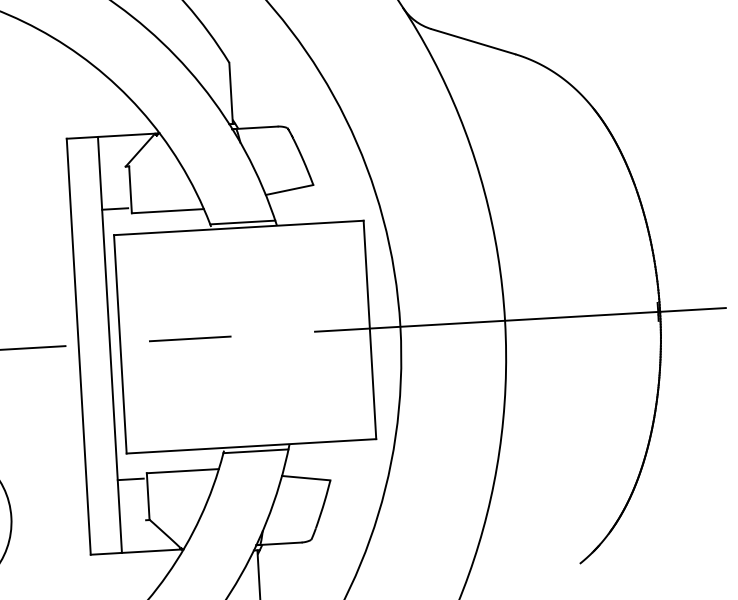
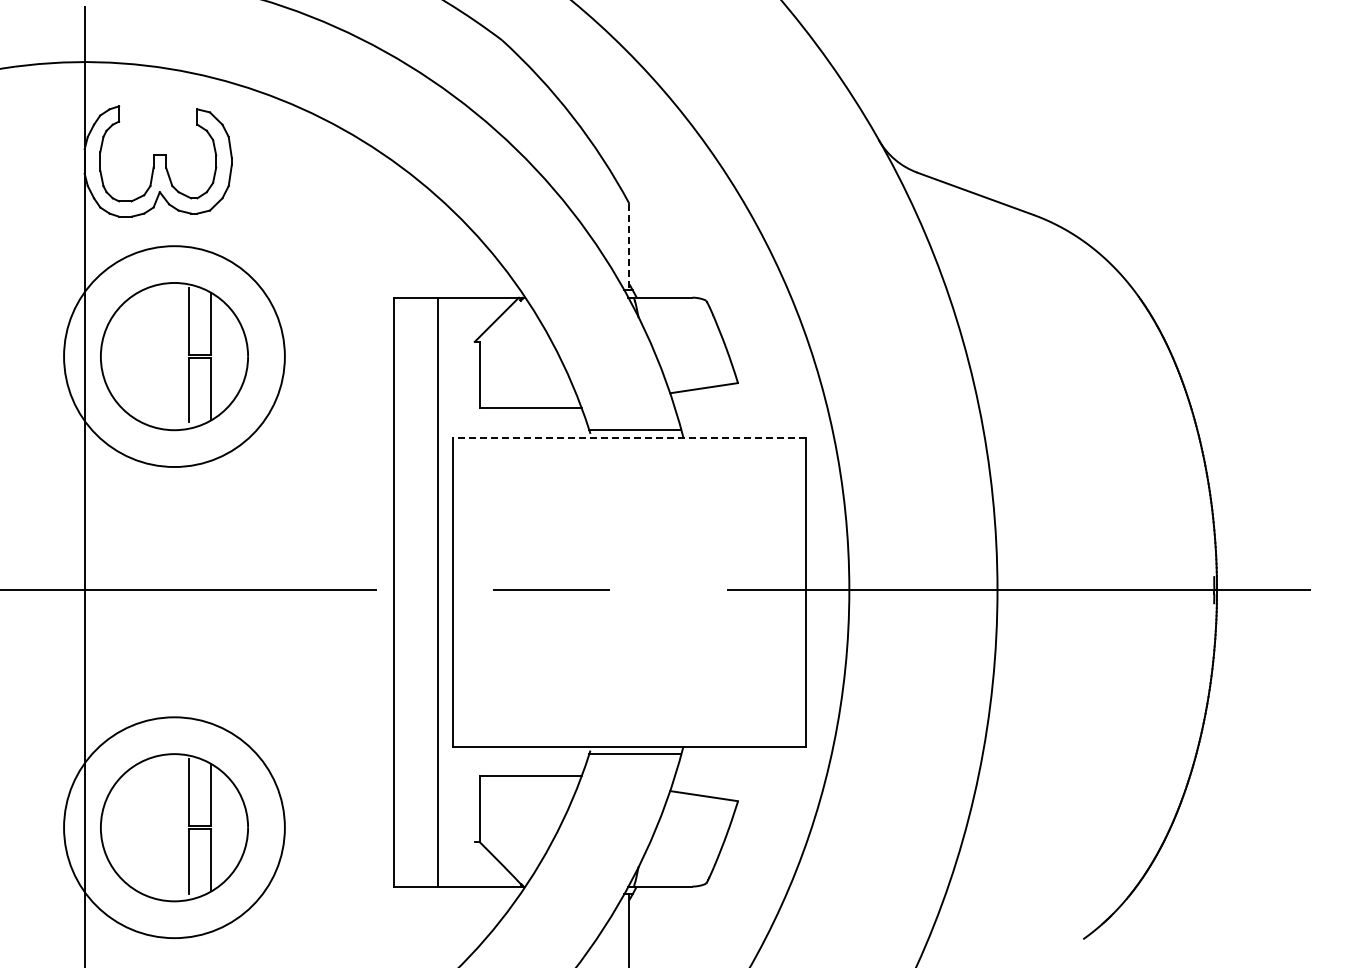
line: (231, 93) -> (629, 247), solid -> dashed
line: (115, 208) -> (456, 400), removed
line: (238, 227) -> (629, 437), solid -> dashed
line: (130, 479) -> (456, 783), removed

